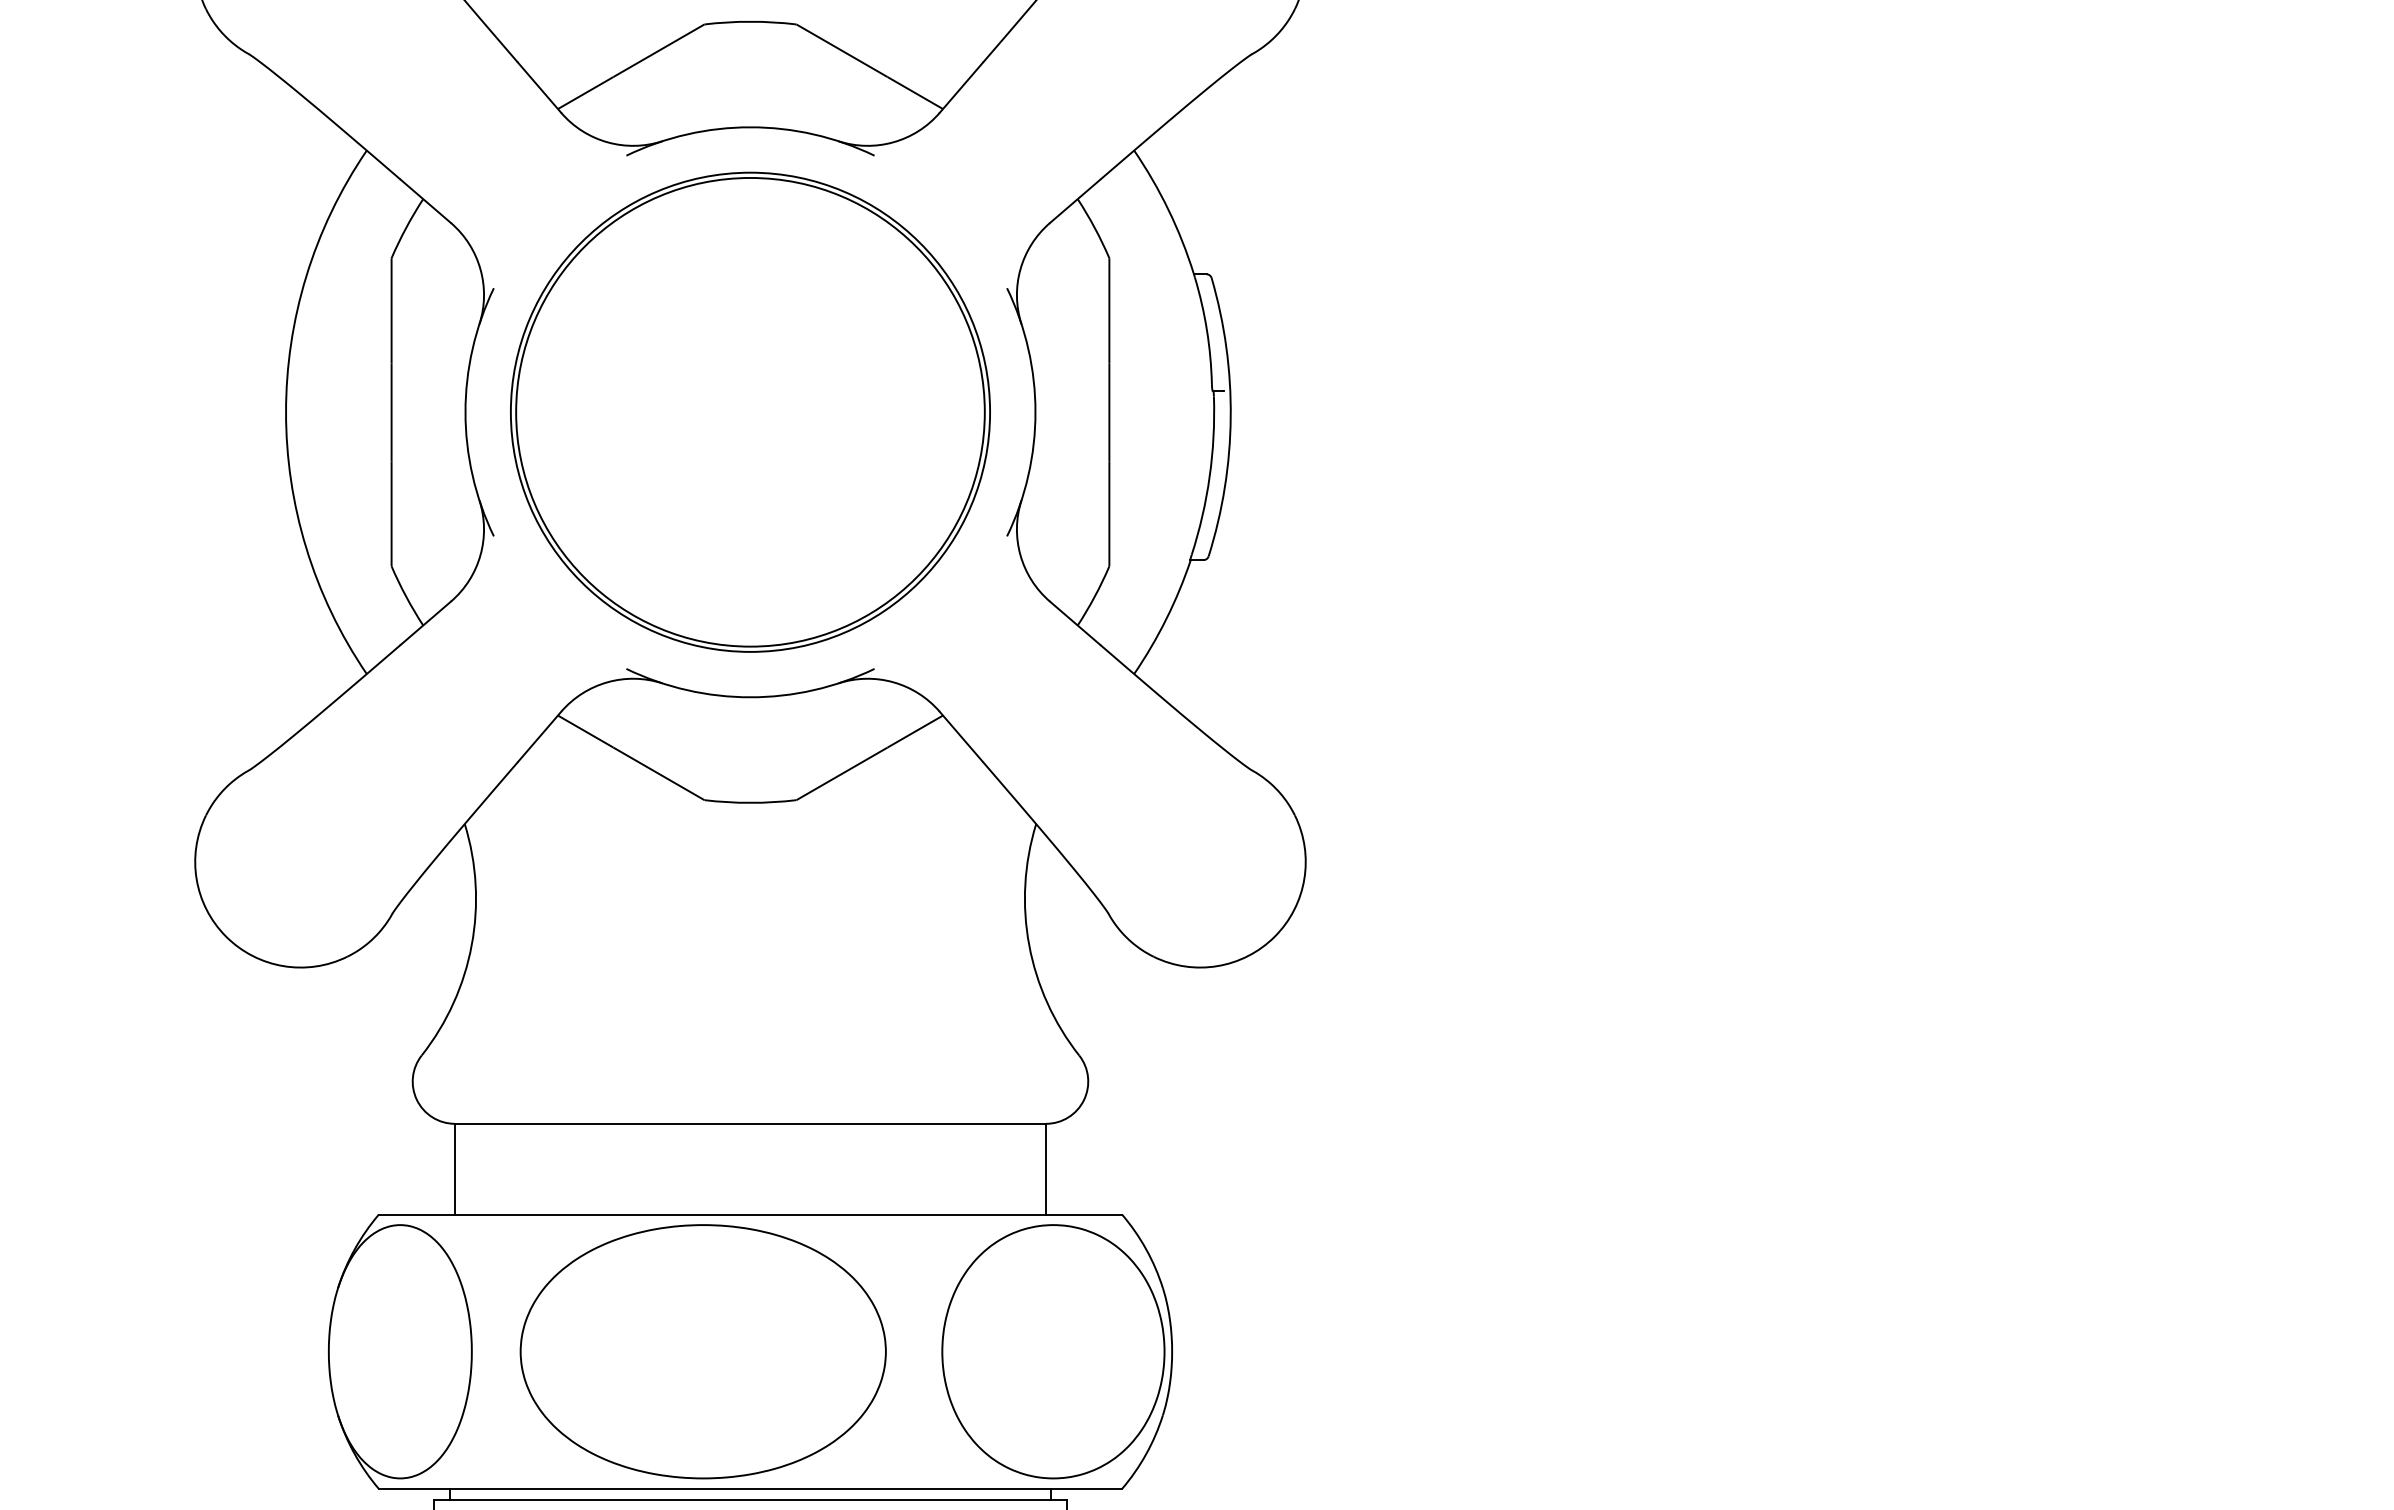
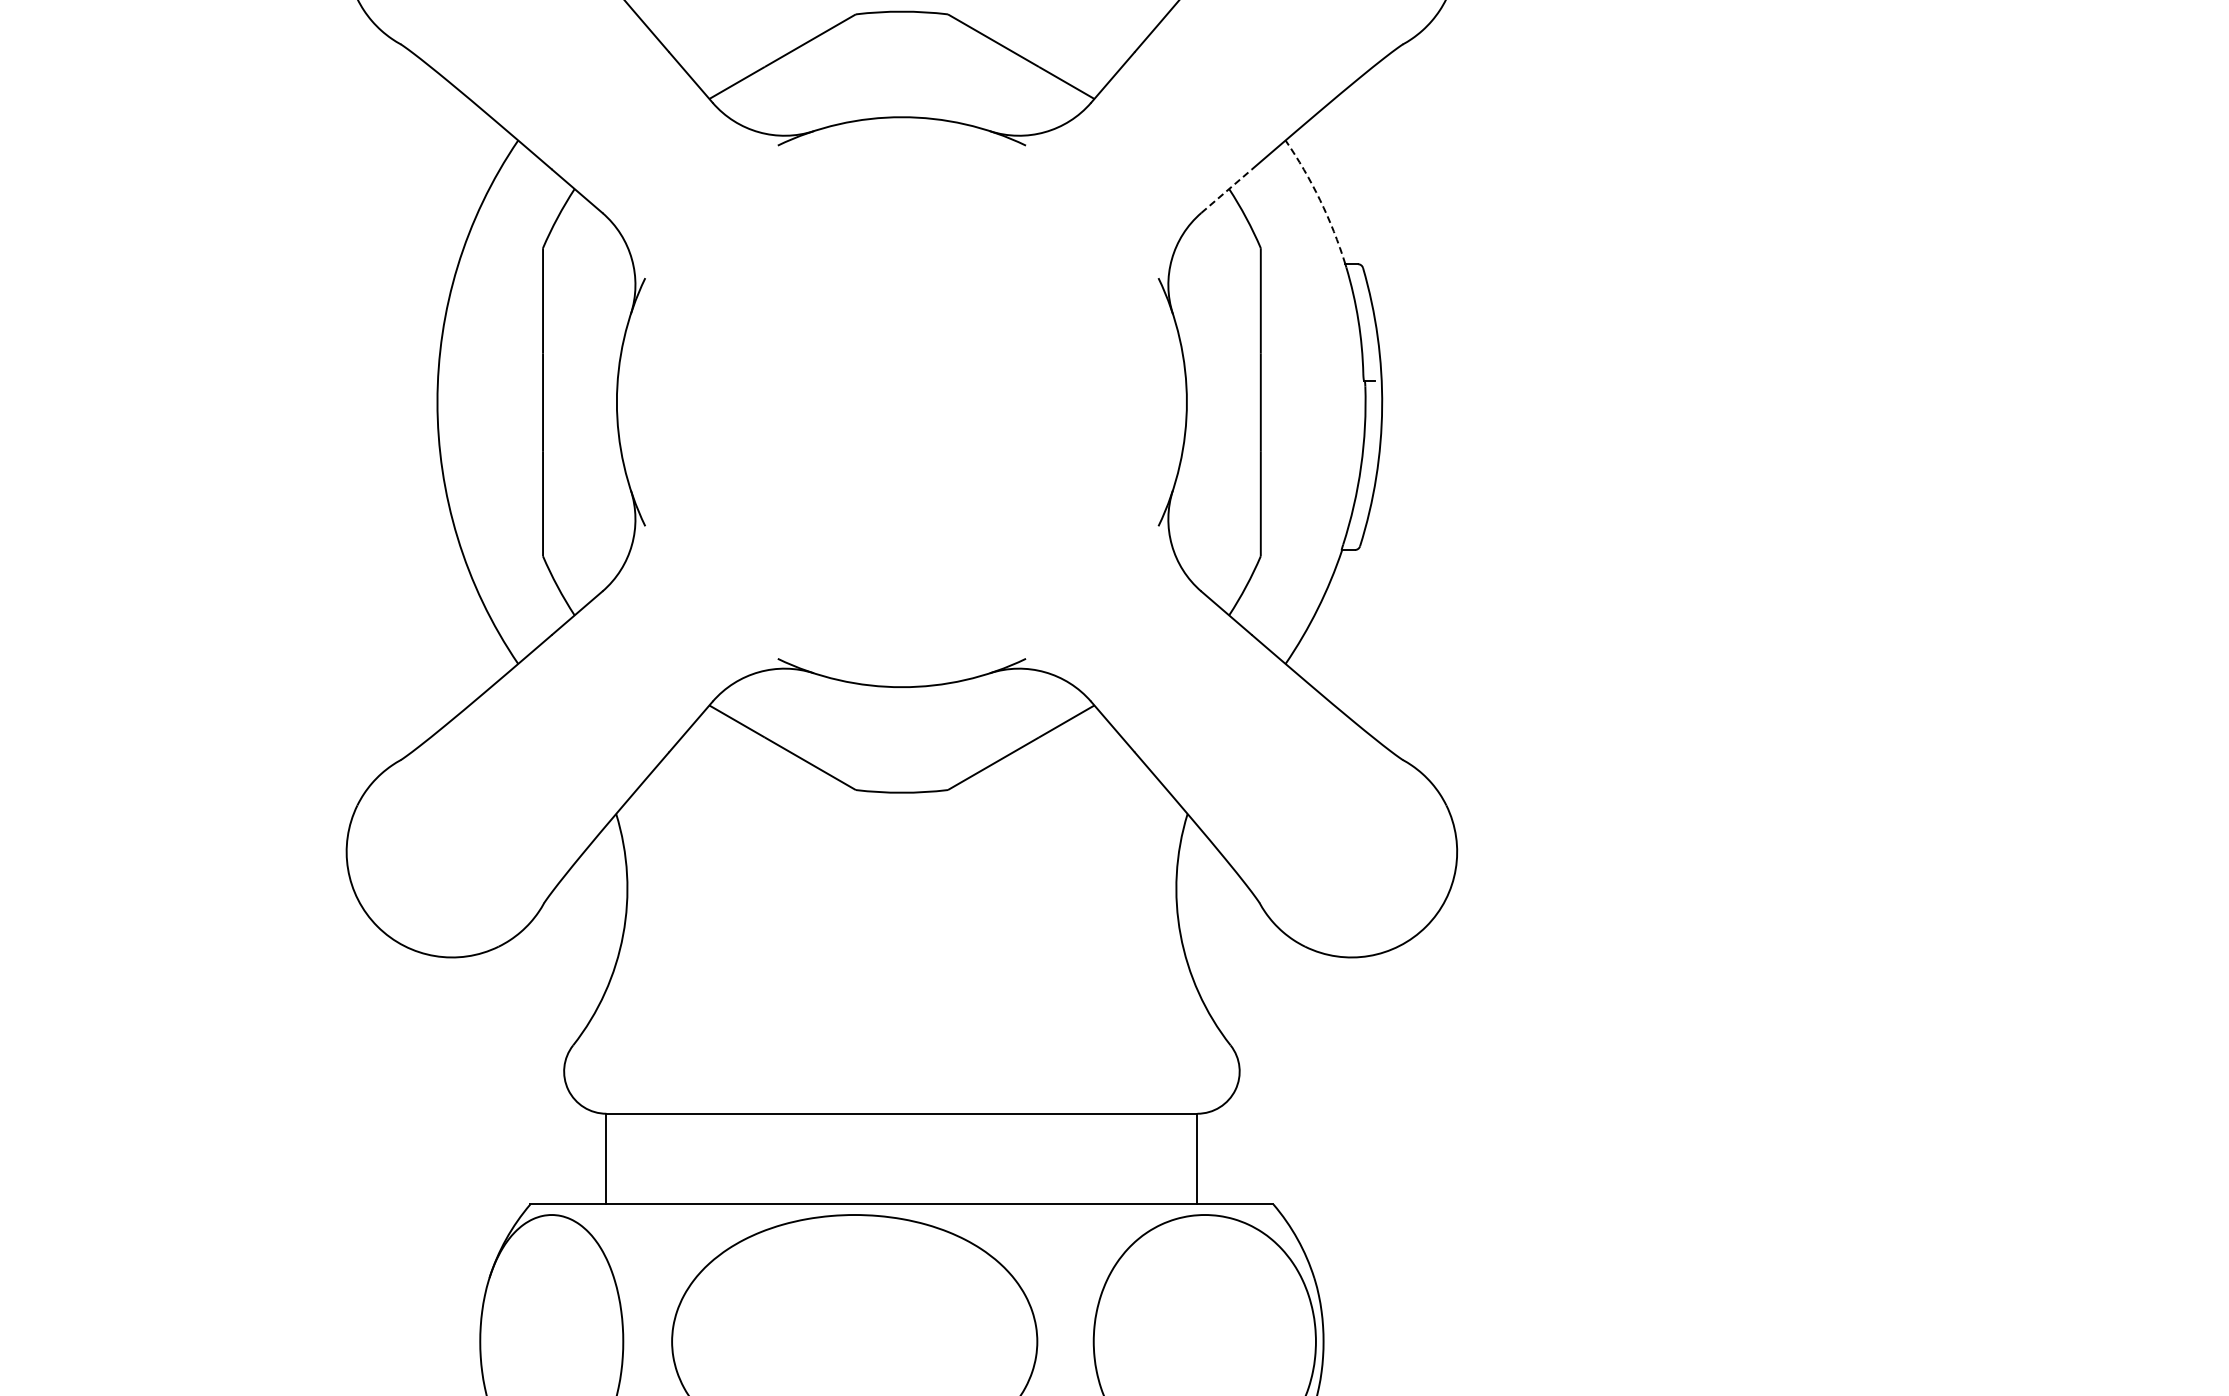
line: (1075, 201) -> (1226, 191), solid -> dashed
arc: (1168, 210) -> (1319, 200), solid -> dashed
part: (750, 411) -> (901, 401), removed

